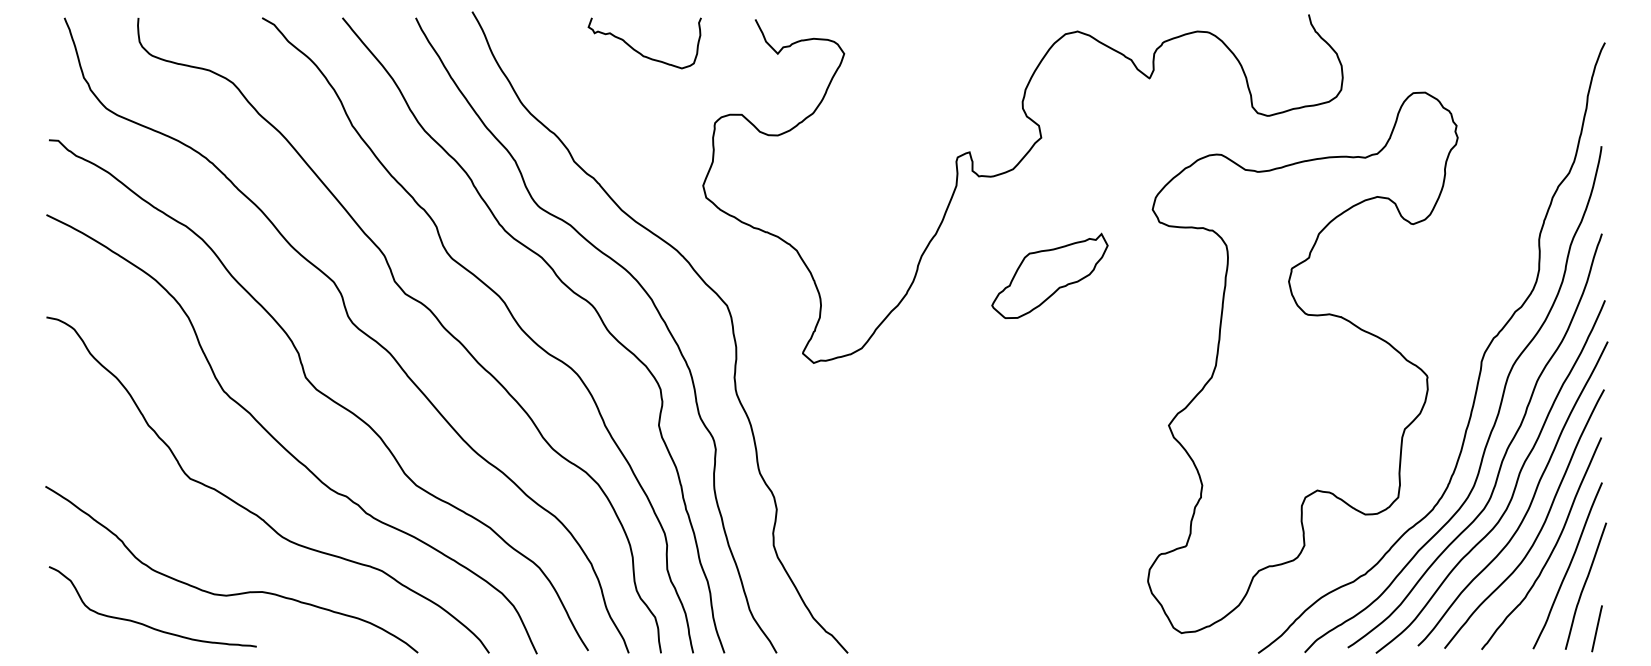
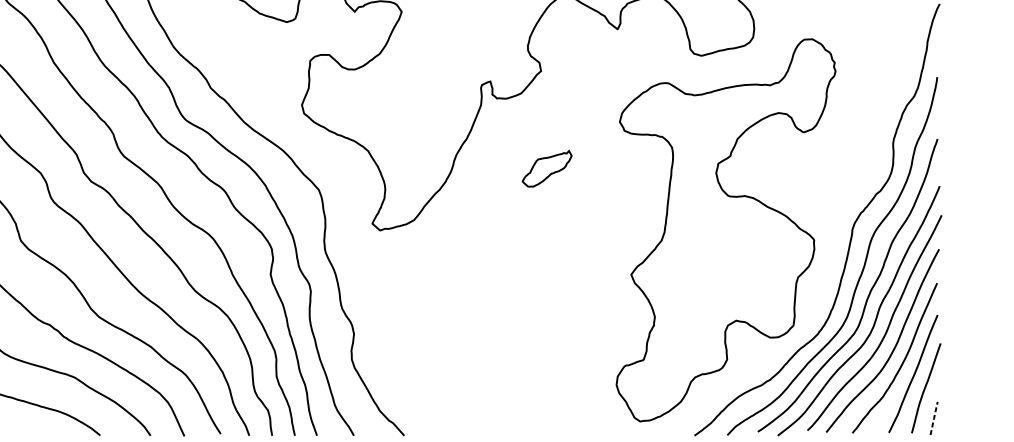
part: (1049, 275) -> (546, 168), size x0.6
line: (1597, 628) -> (934, 418), solid -> dashed

